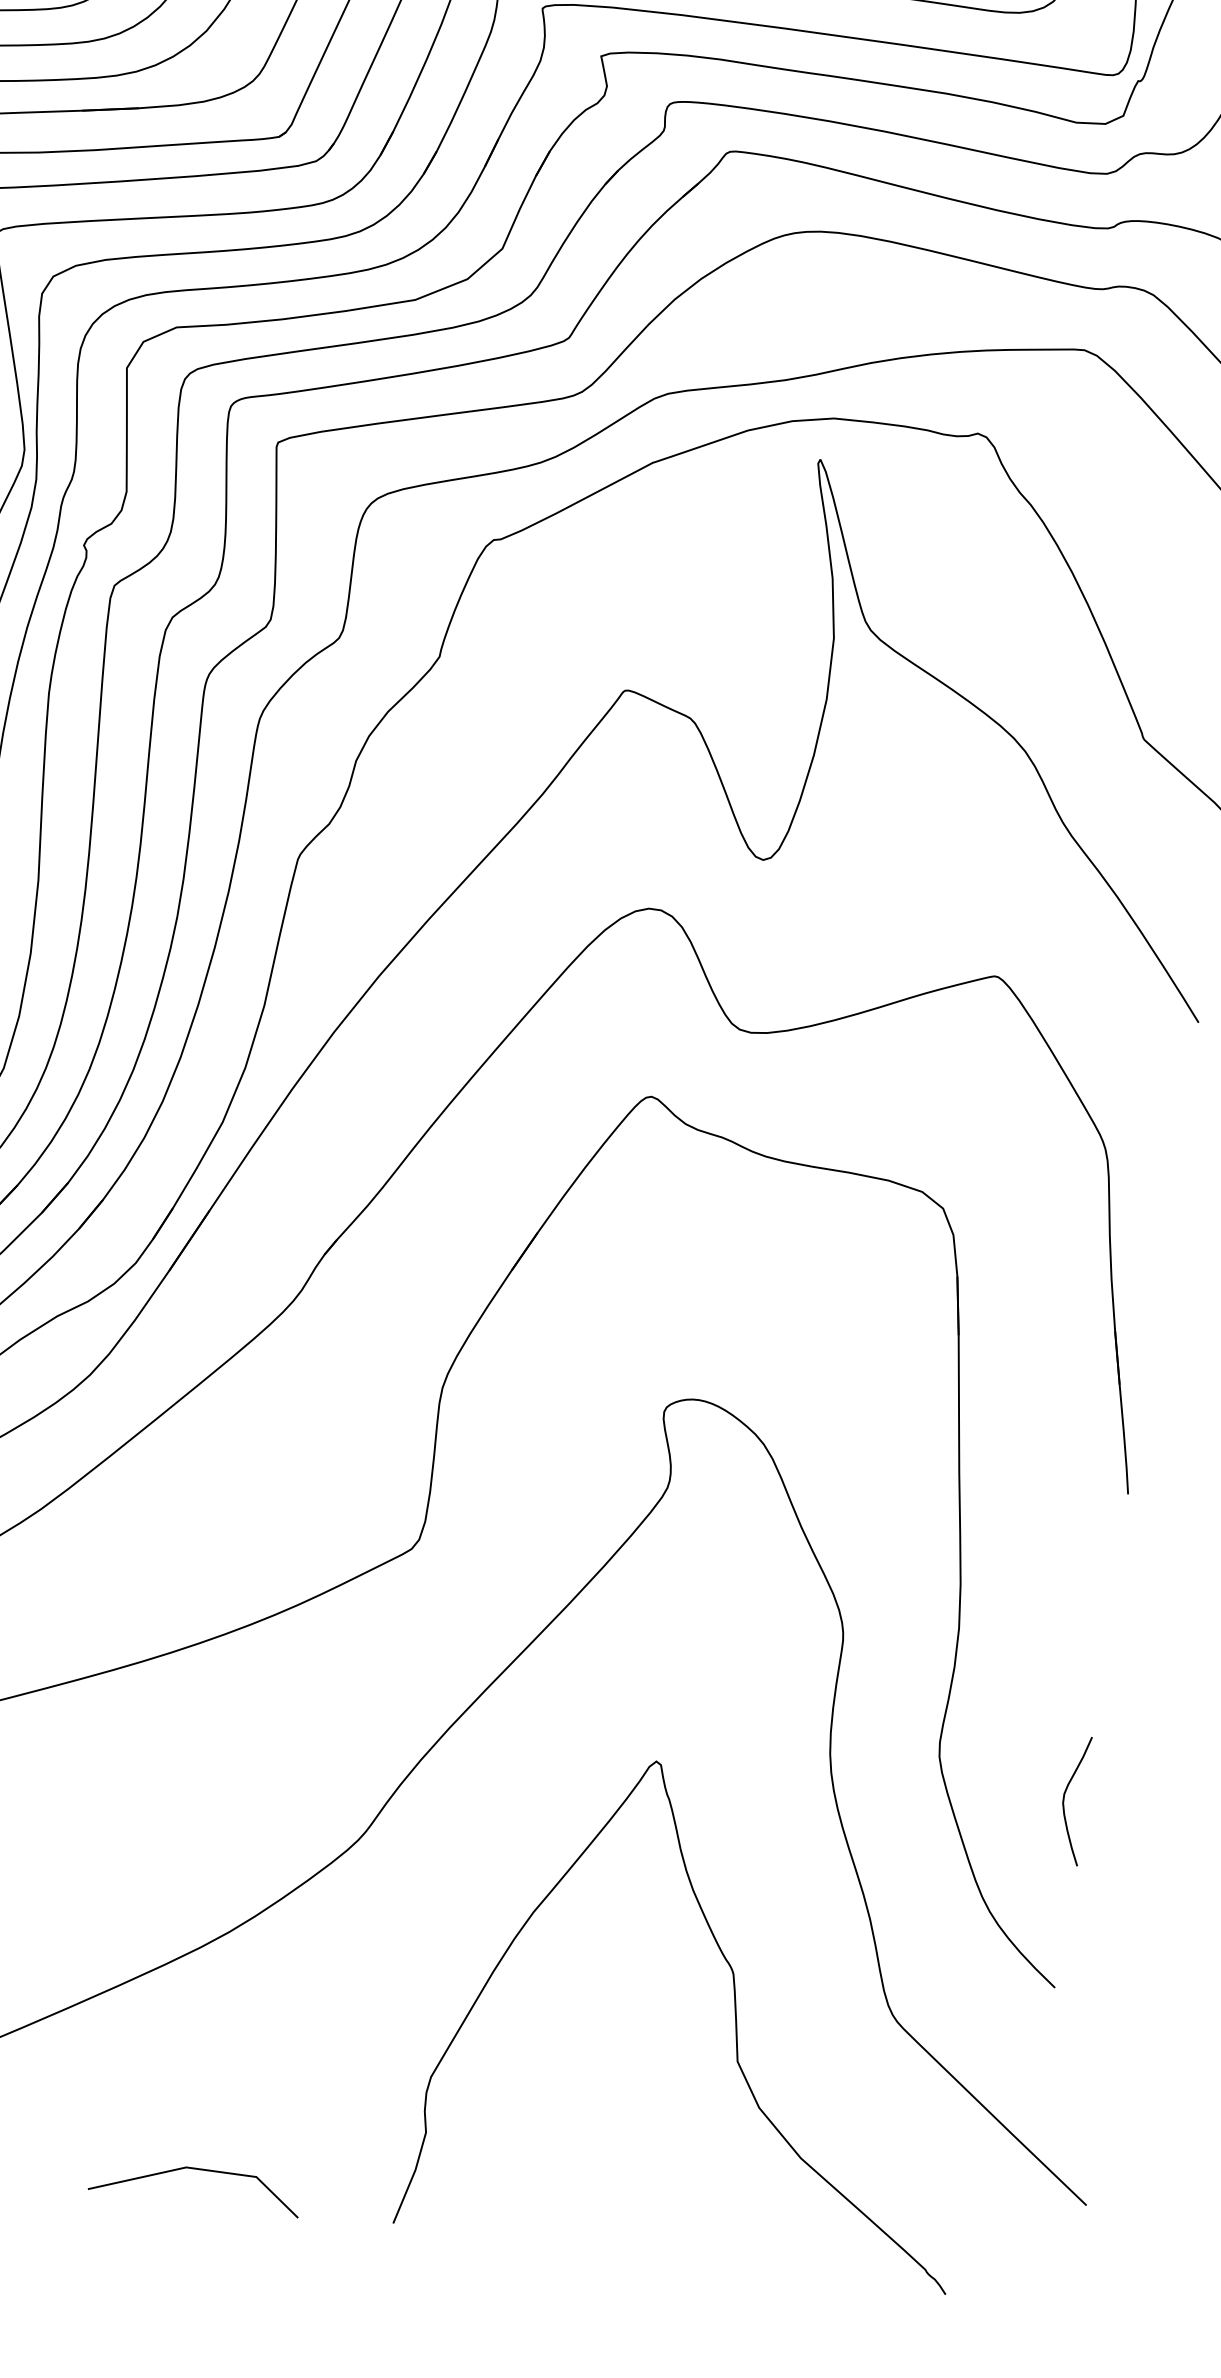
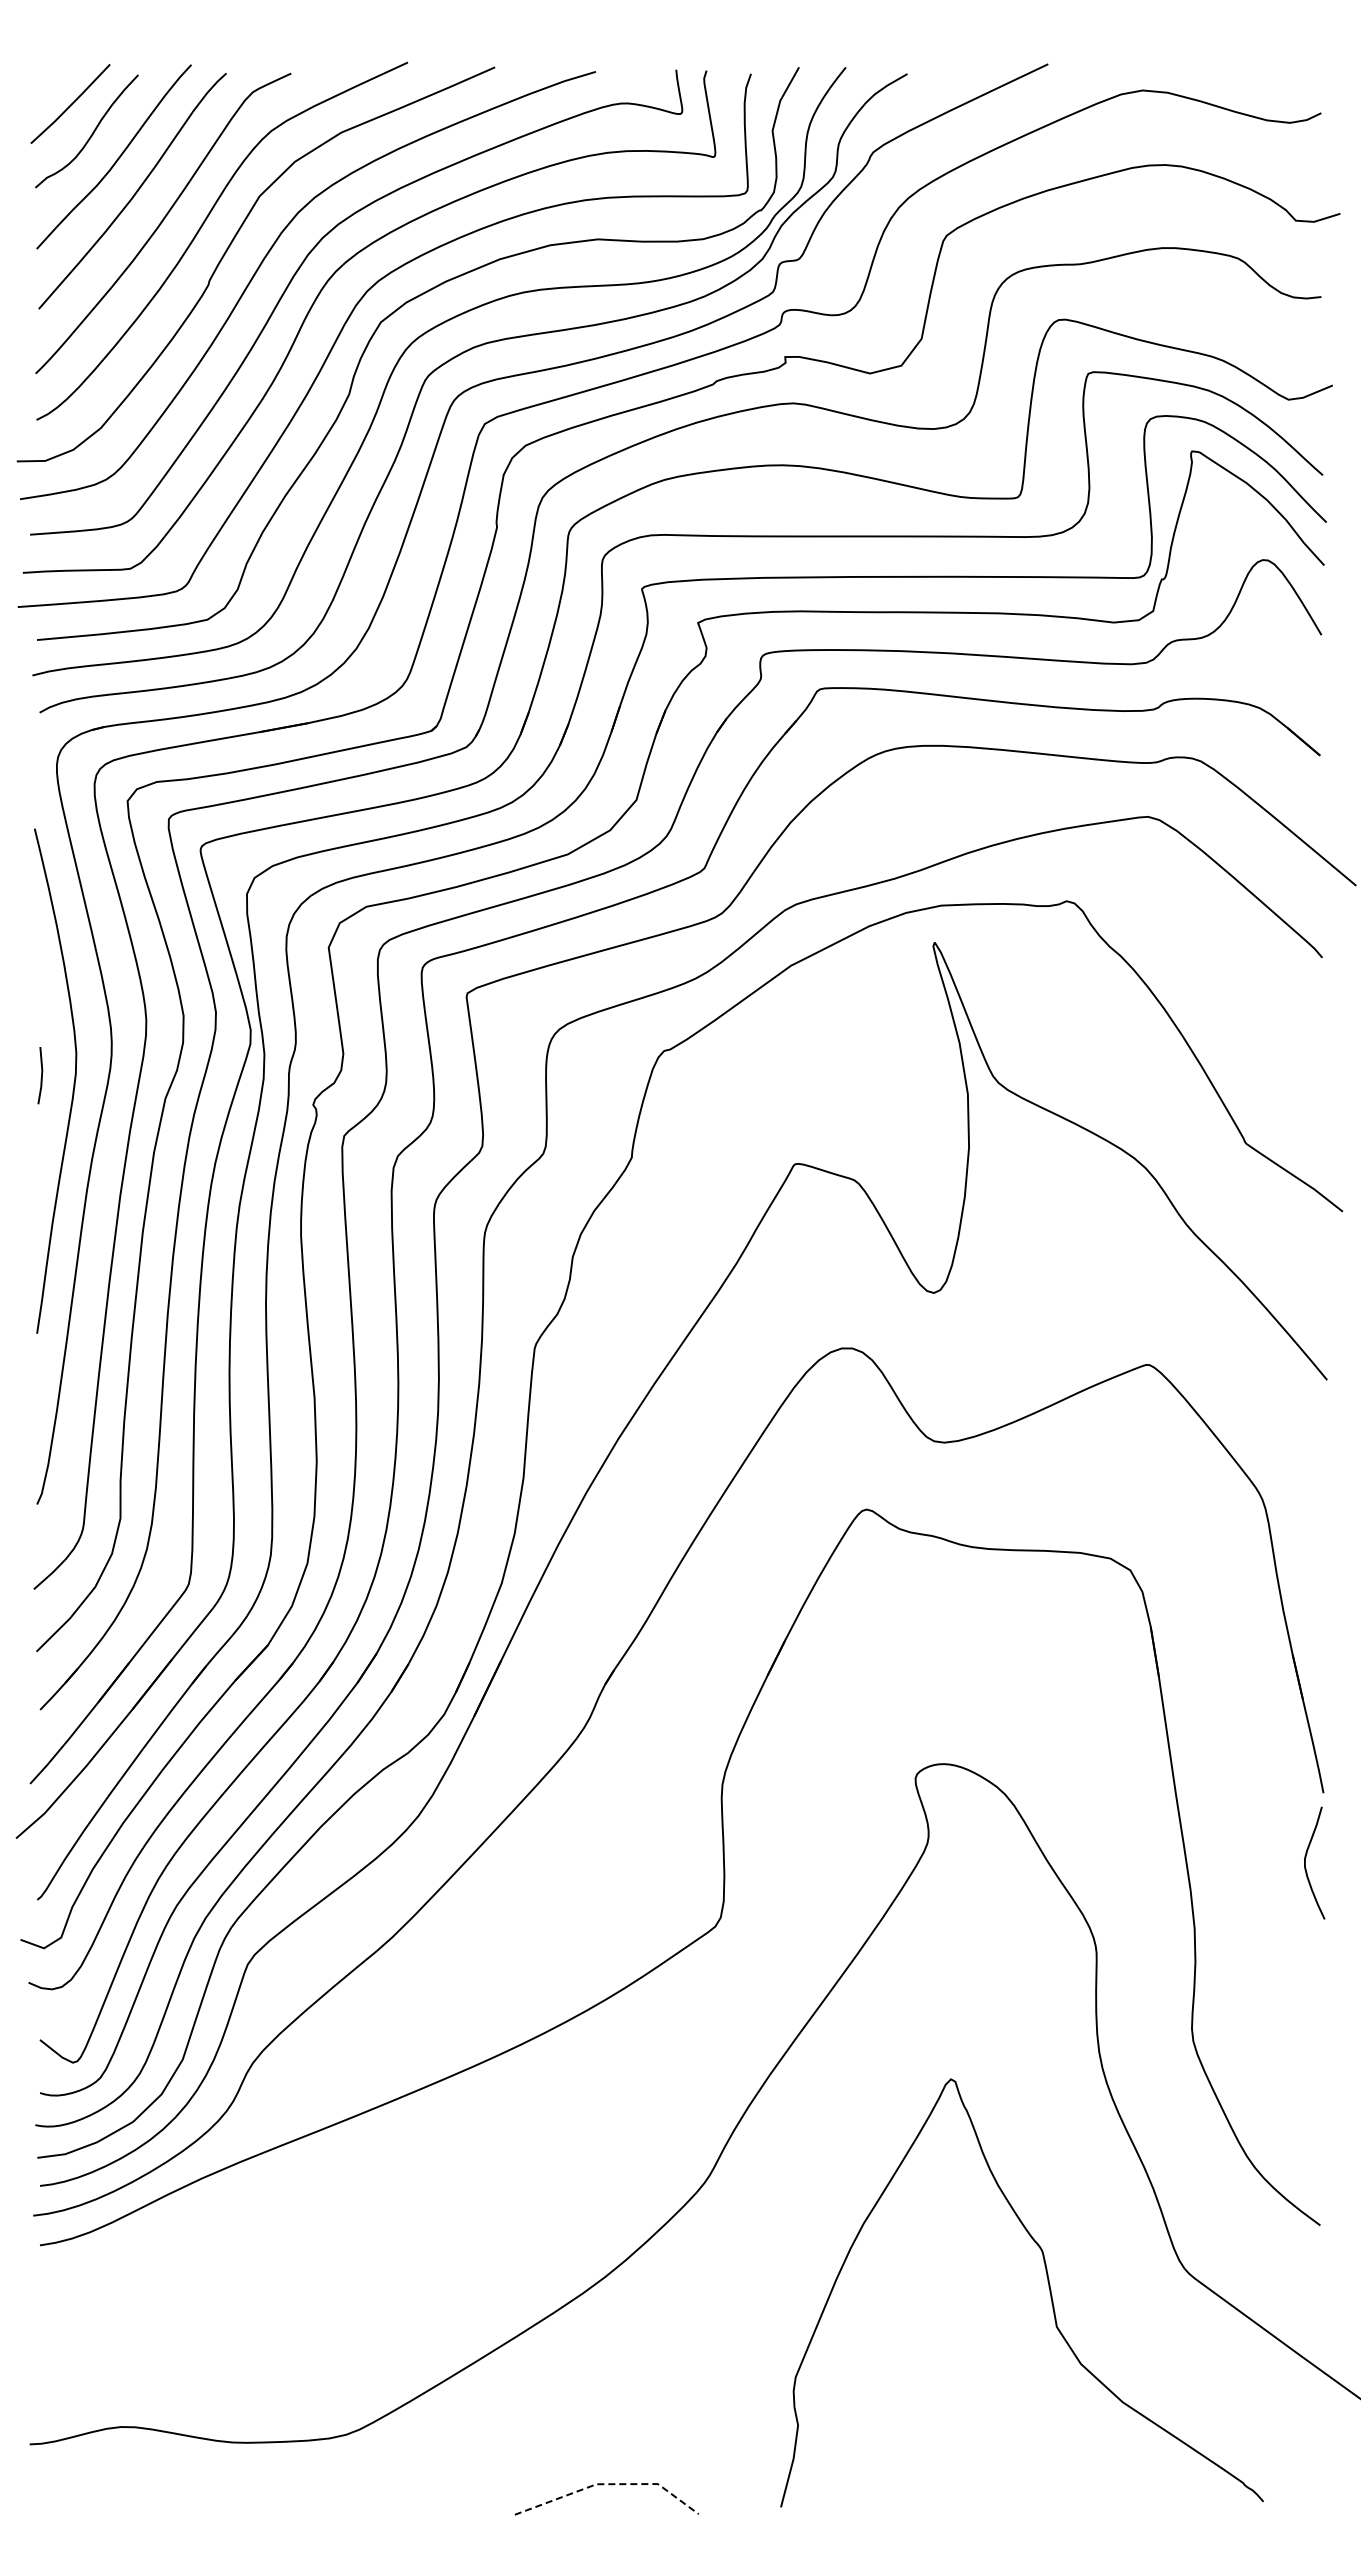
curve: (1064, 1798) -> (1305, 1862), moved
line: (200, 2169) -> (609, 2484), solid -> dashed

